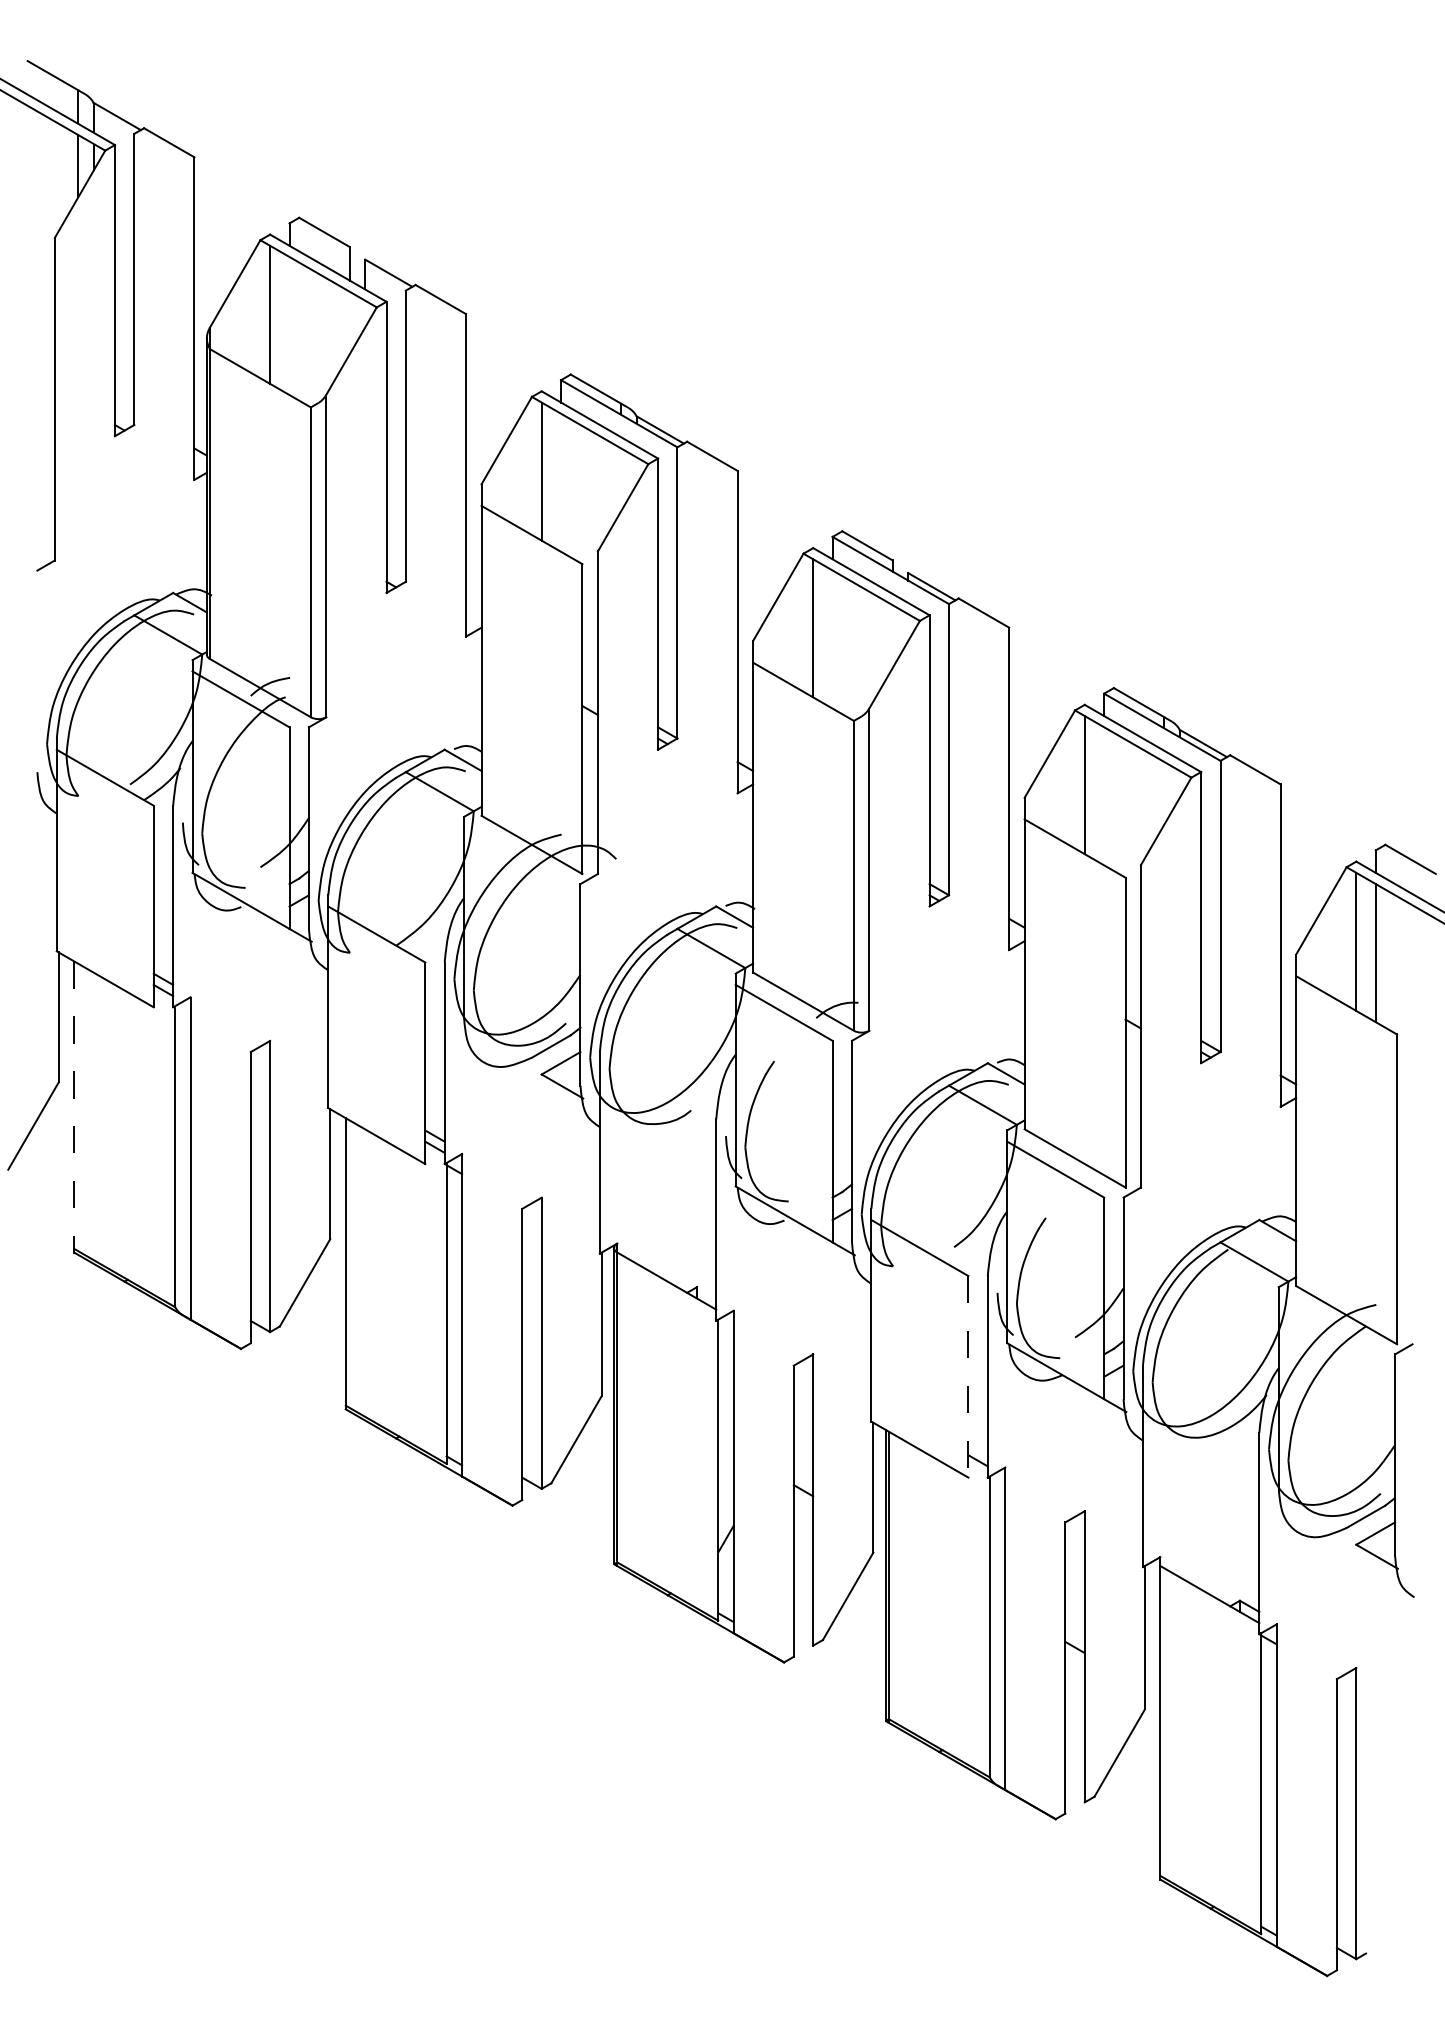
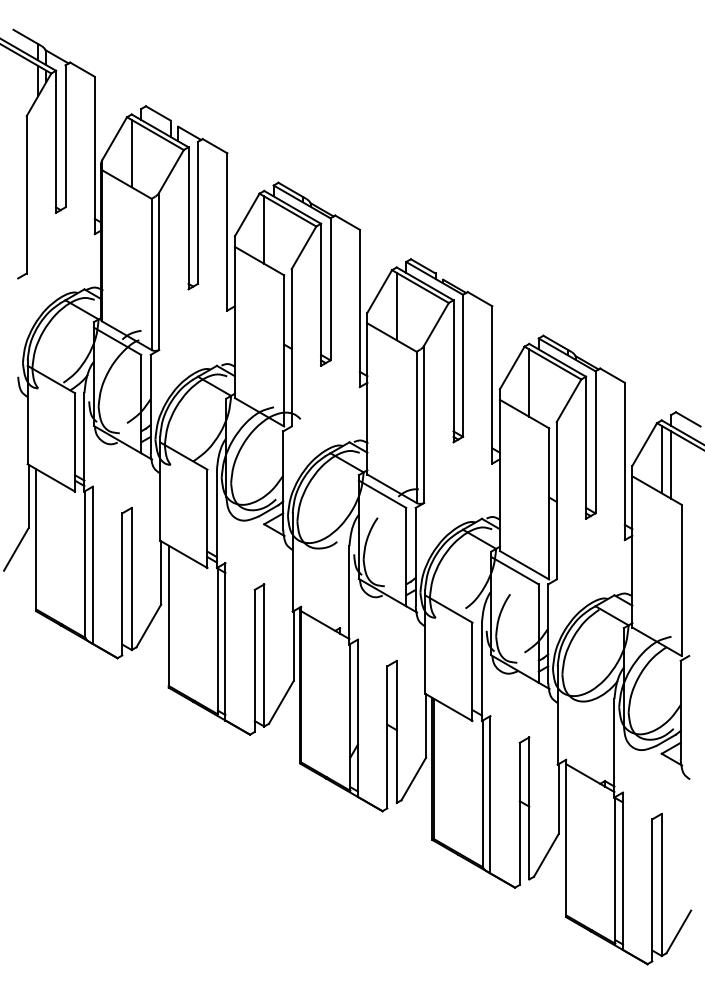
line: (74, 1105) -> (36, 539), dashed -> solid
line: (968, 1378) -> (472, 672), dashed -> solid
line: (1390, 1908) -> (678, 931), added

